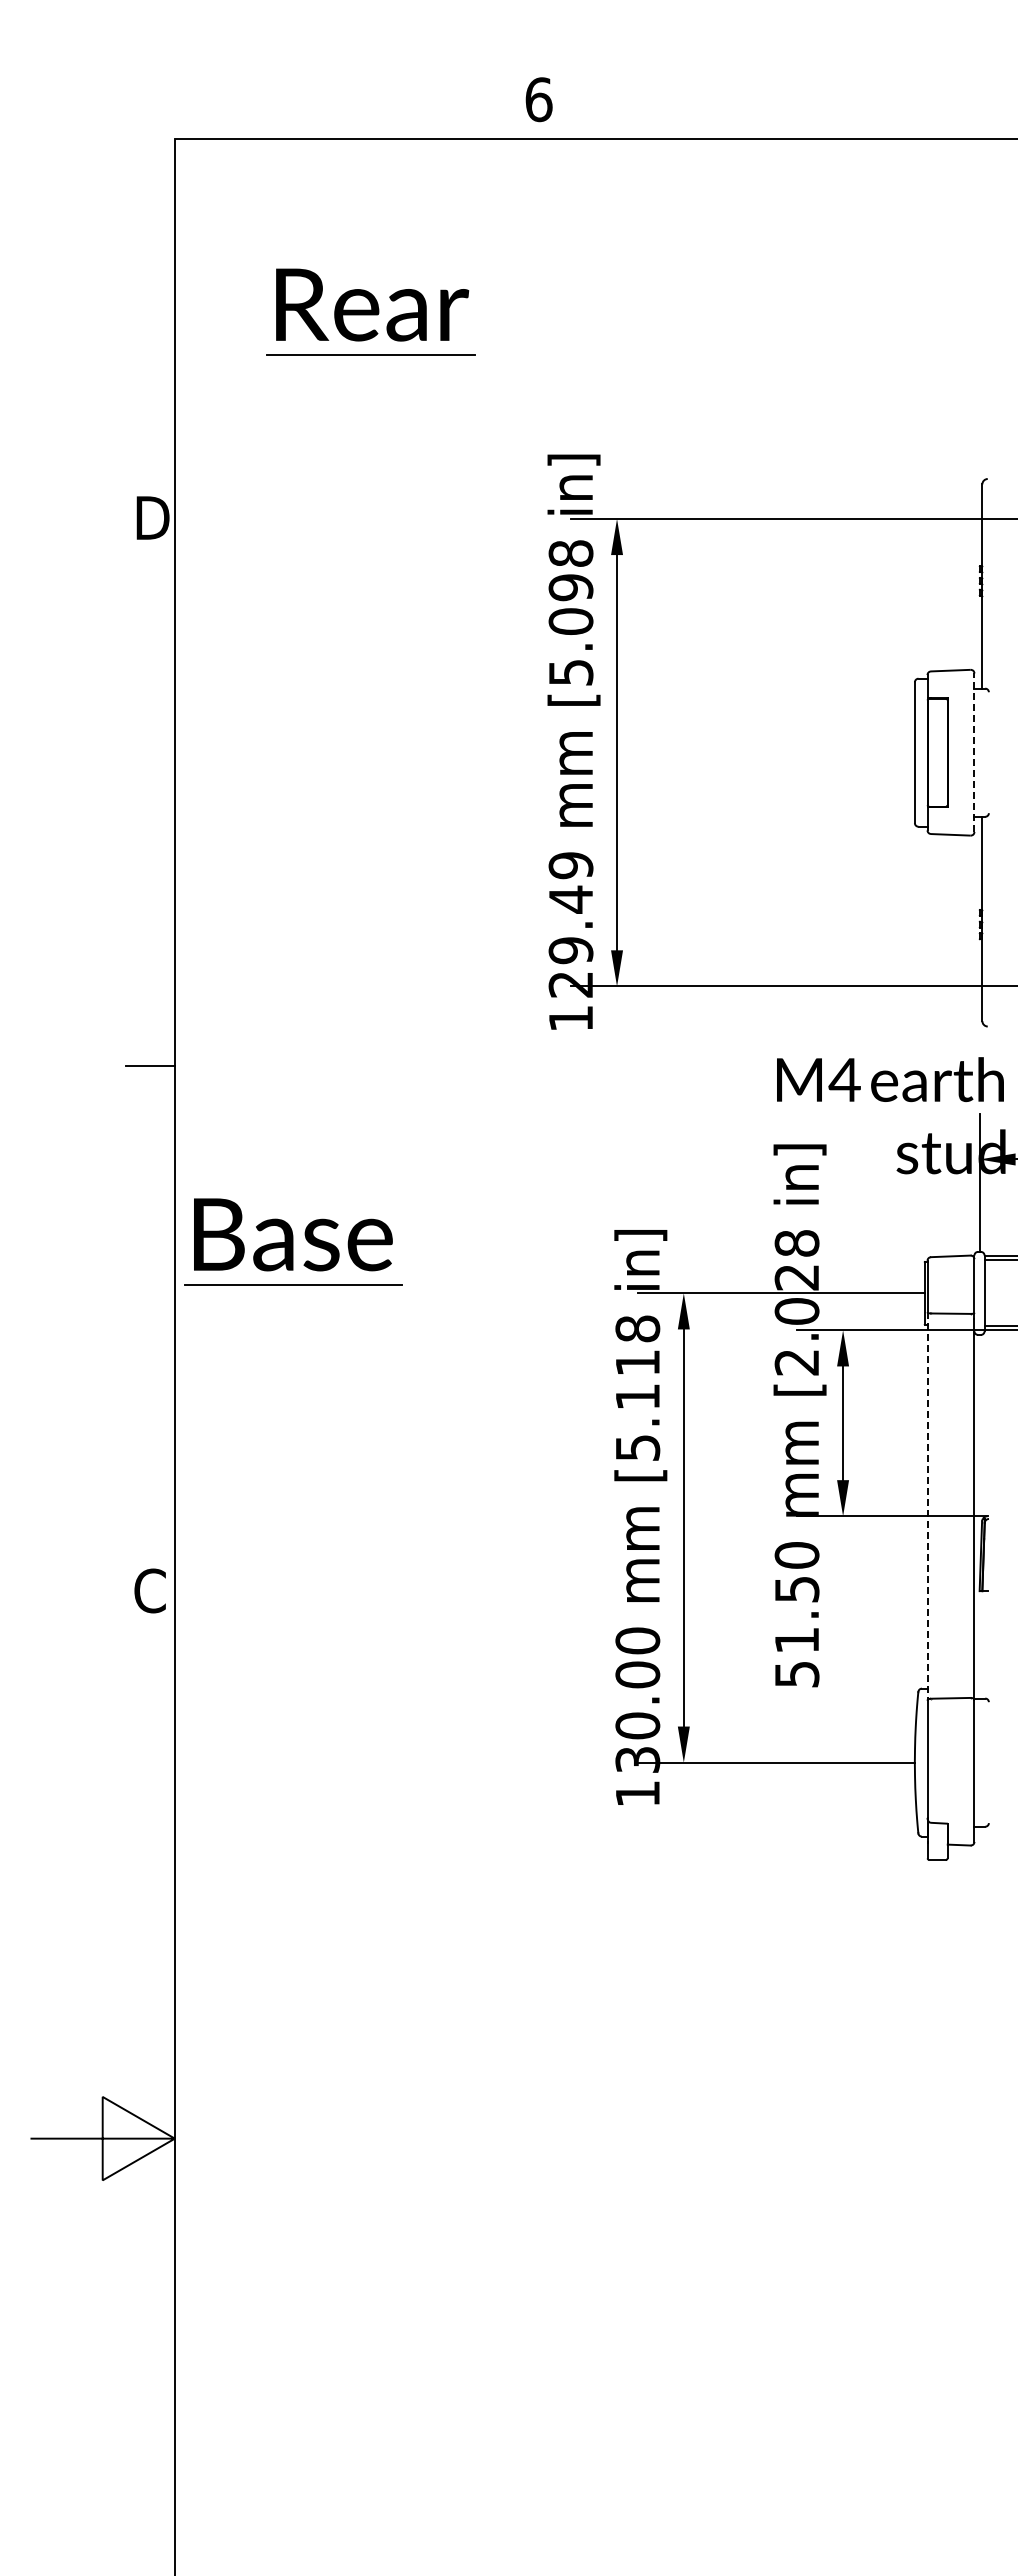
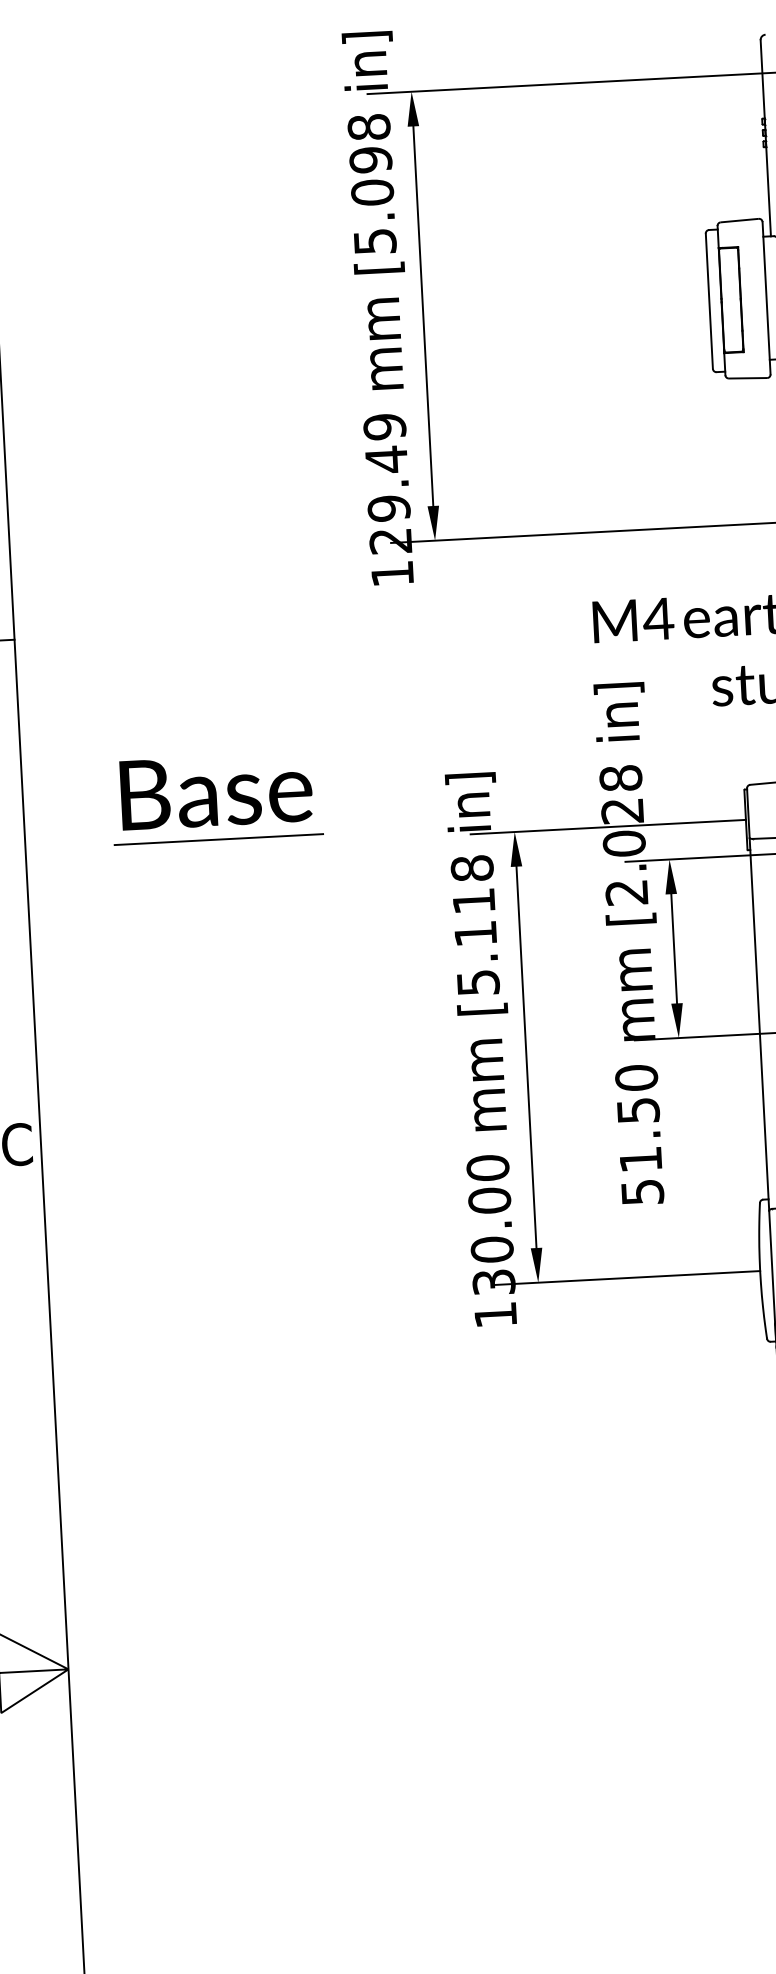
line: (974, 752) -> (766, 298), dashed -> solid
part: (293, 1241) -> (216, 797), moved
line: (927, 1507) -> (759, 1025), dashed -> solid

